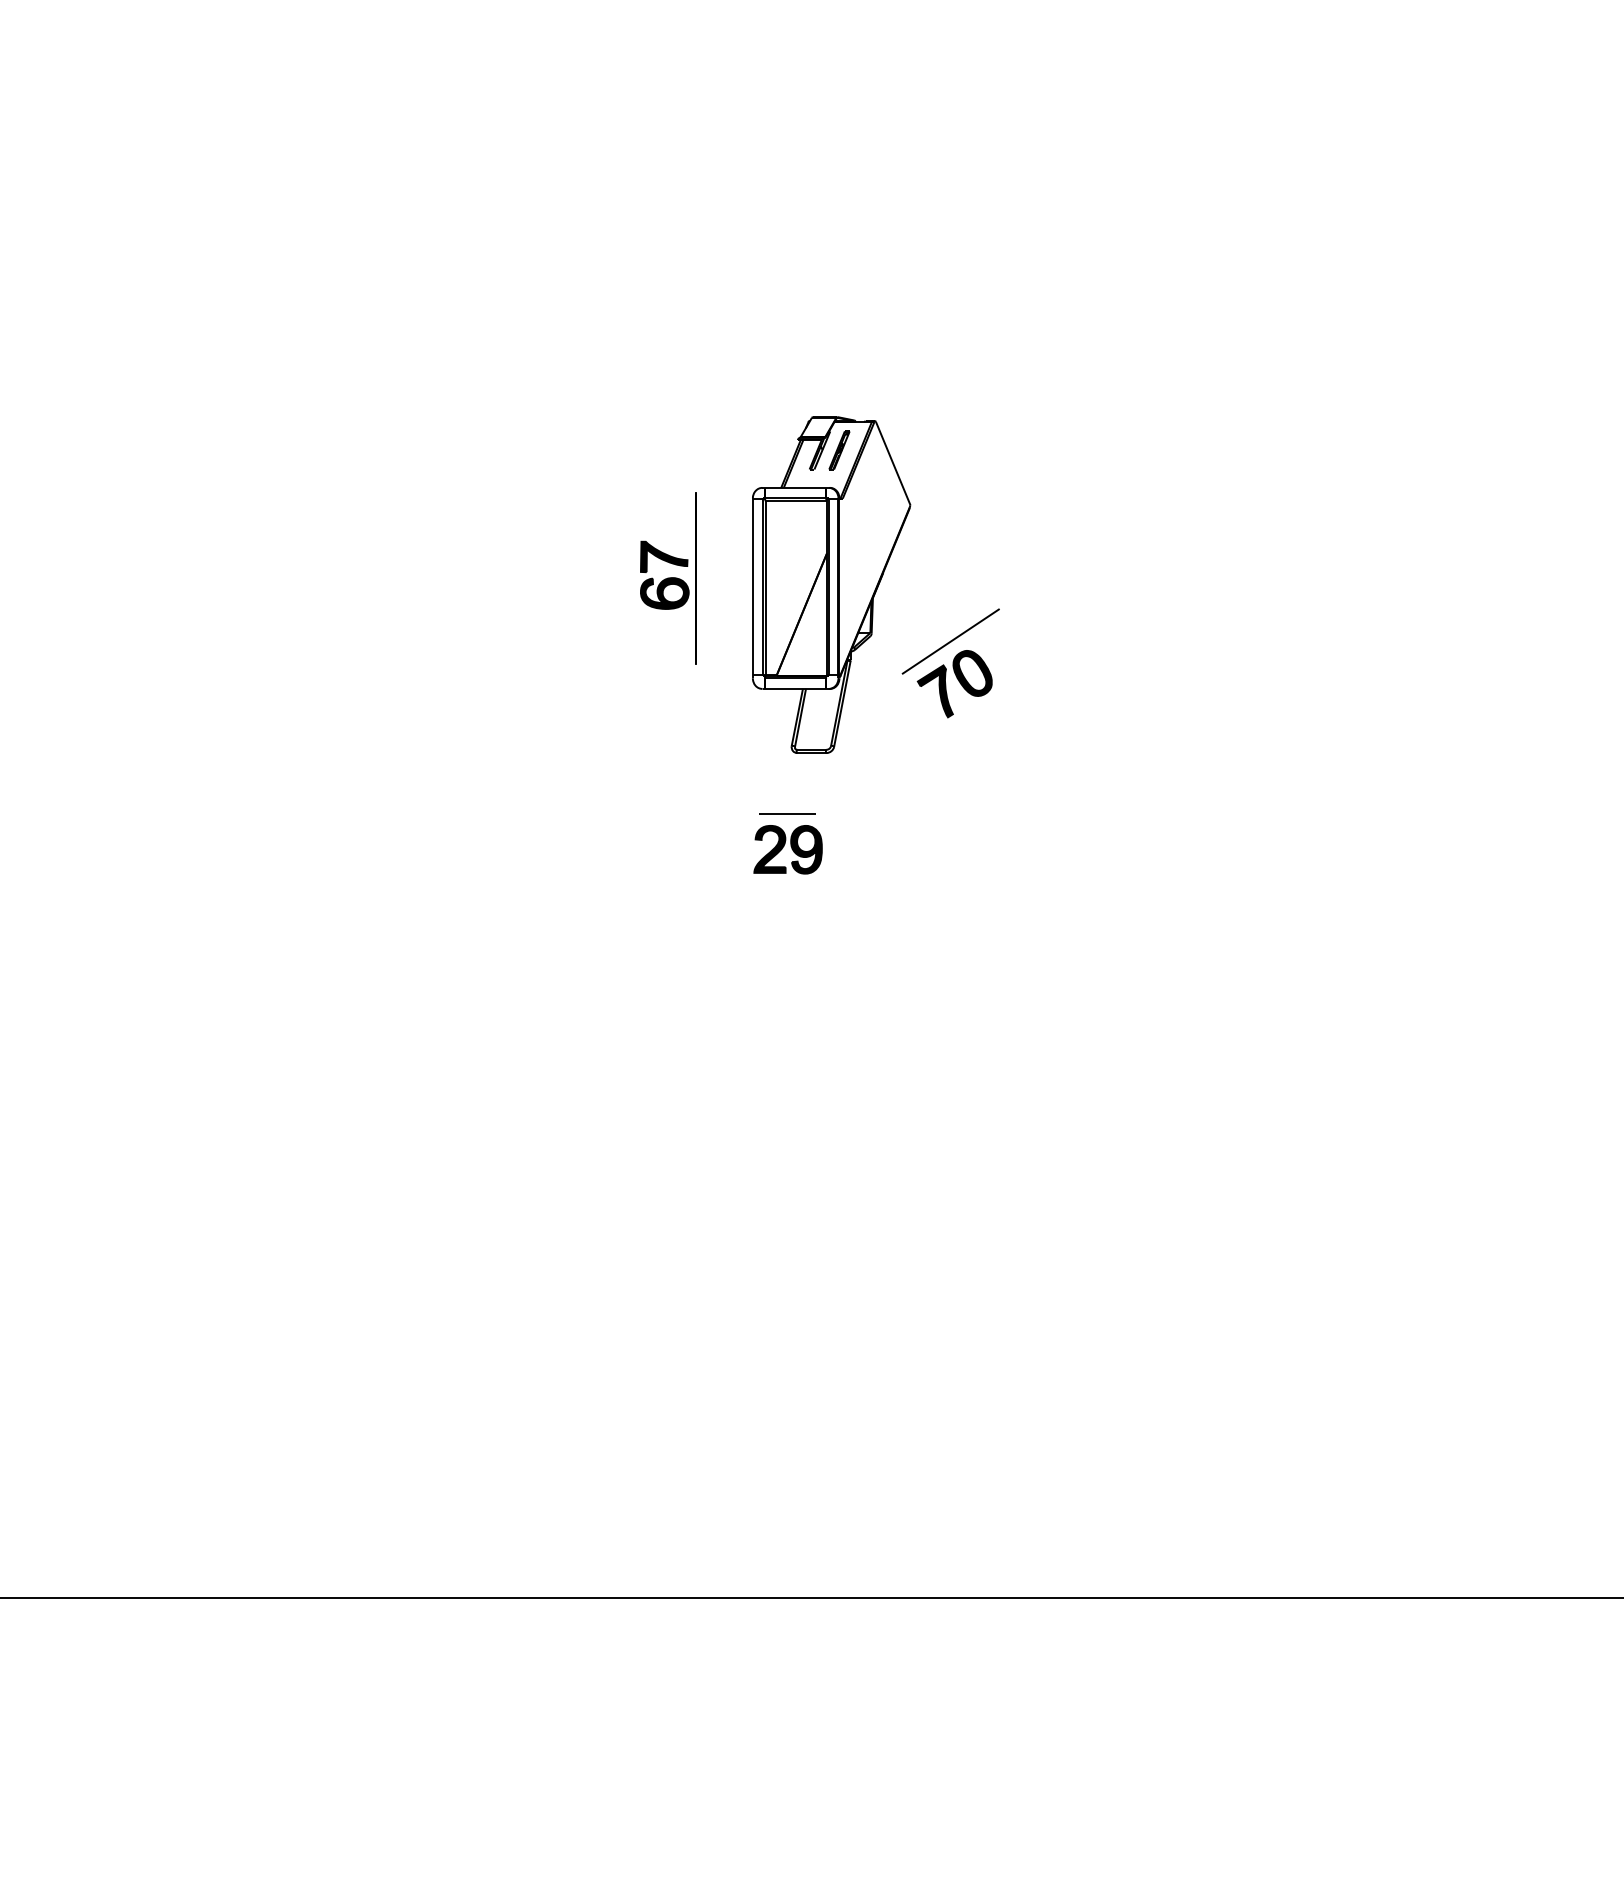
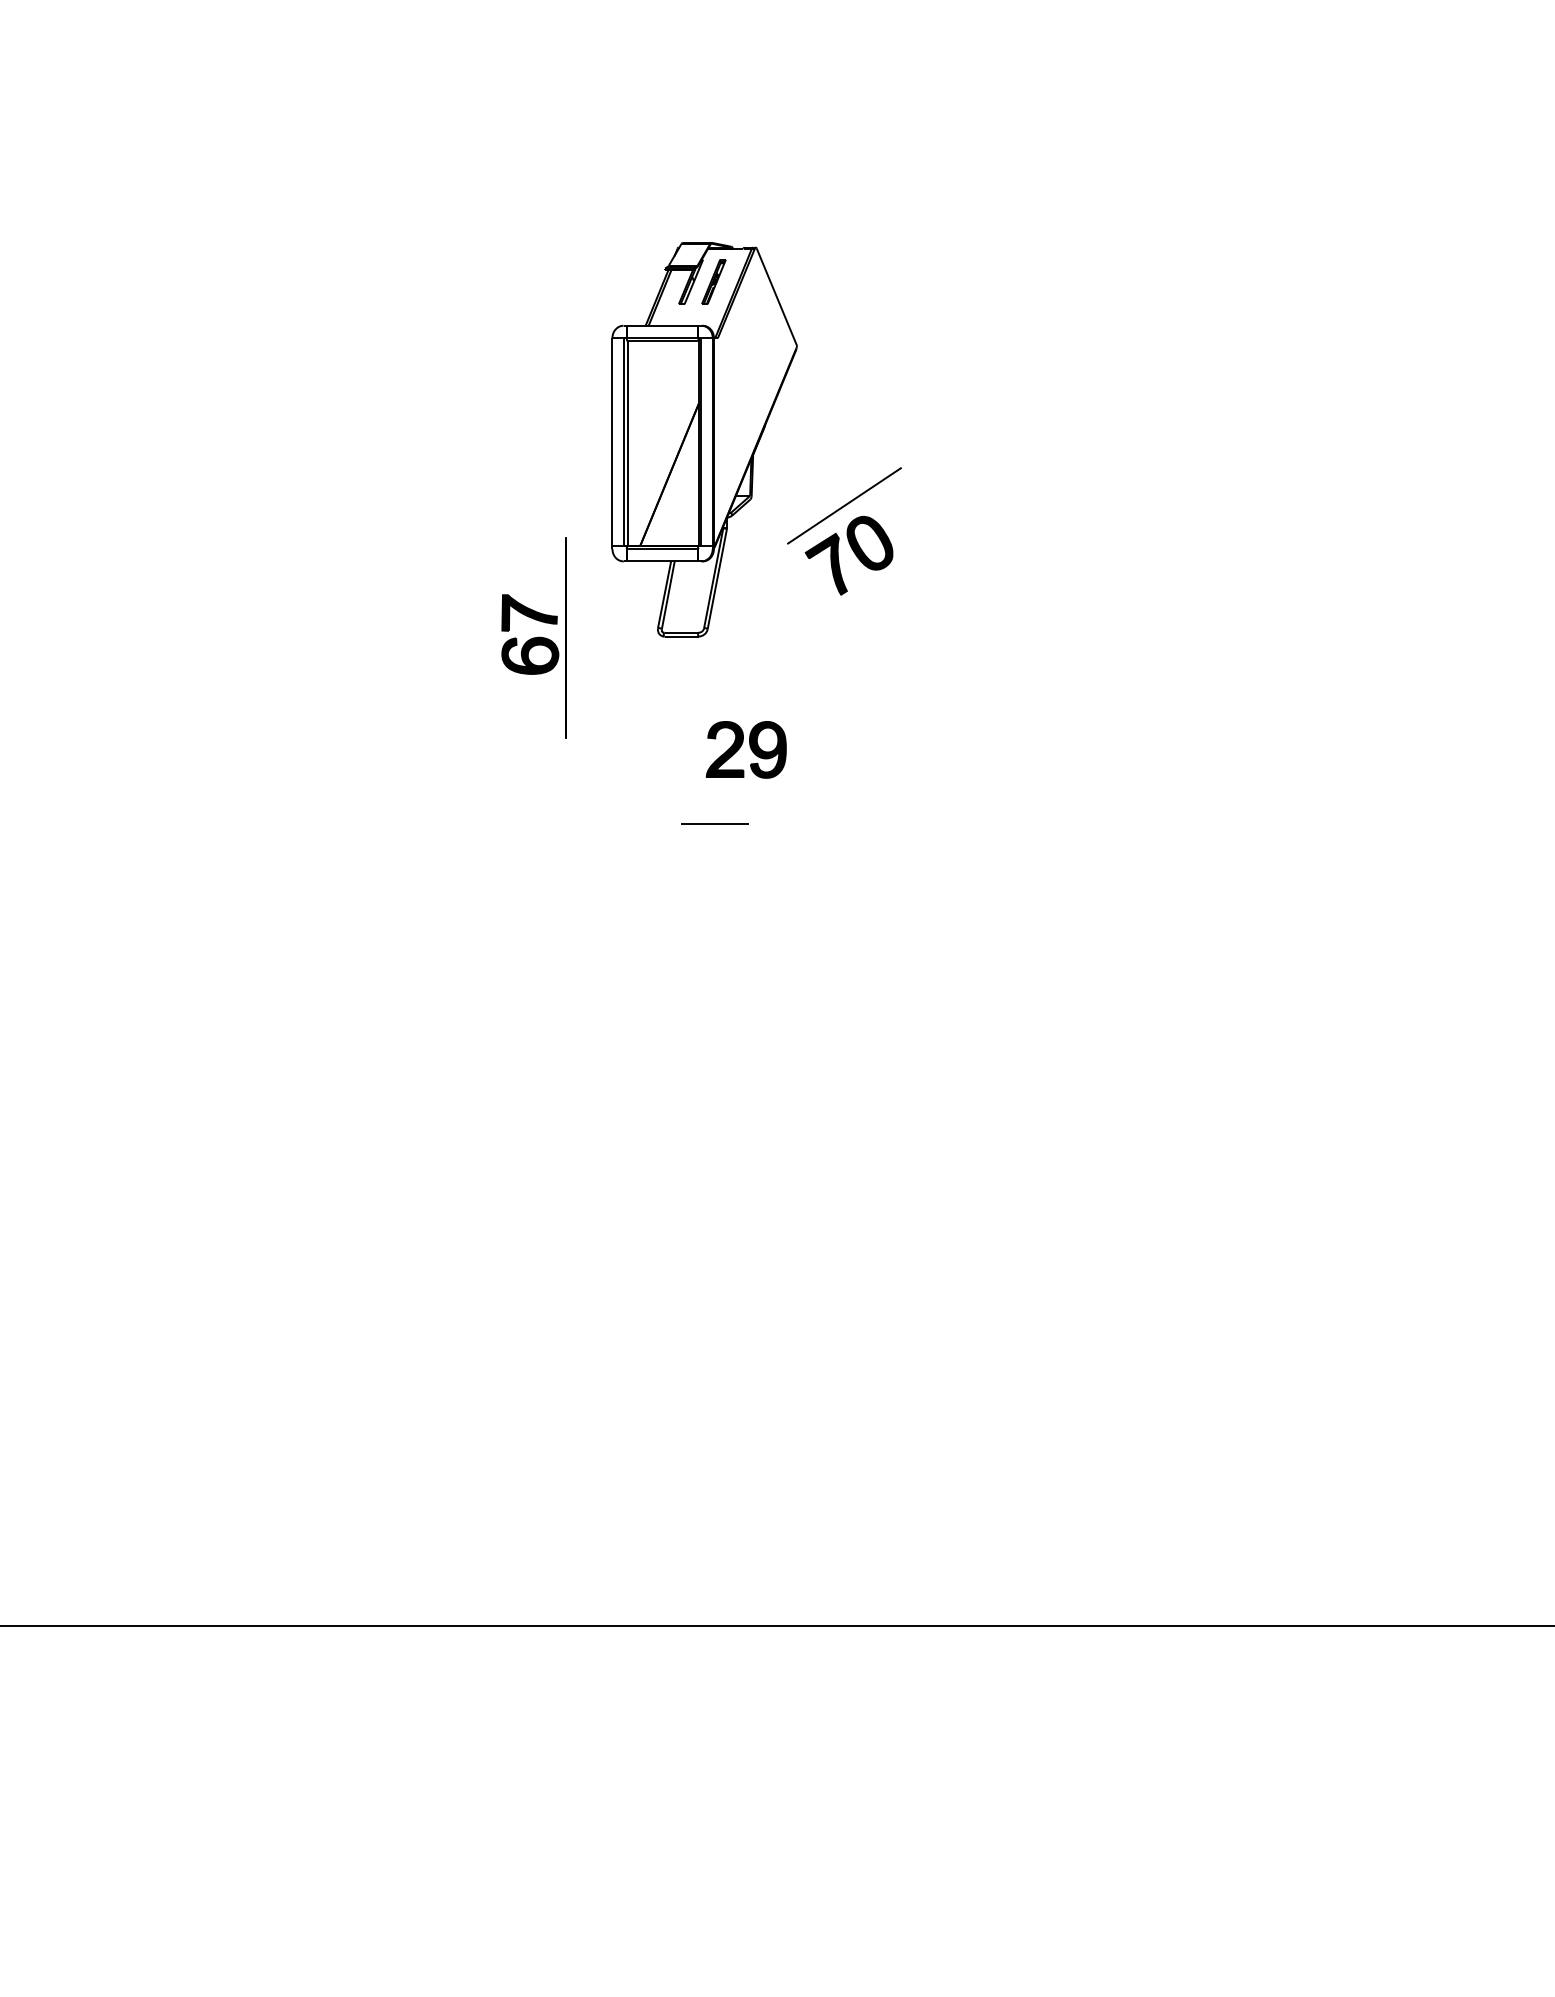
part: (668, 578) -> (534, 638), moved
line: (787, 813) -> (715, 823), moved
part: (787, 849) -> (745, 749), moved

